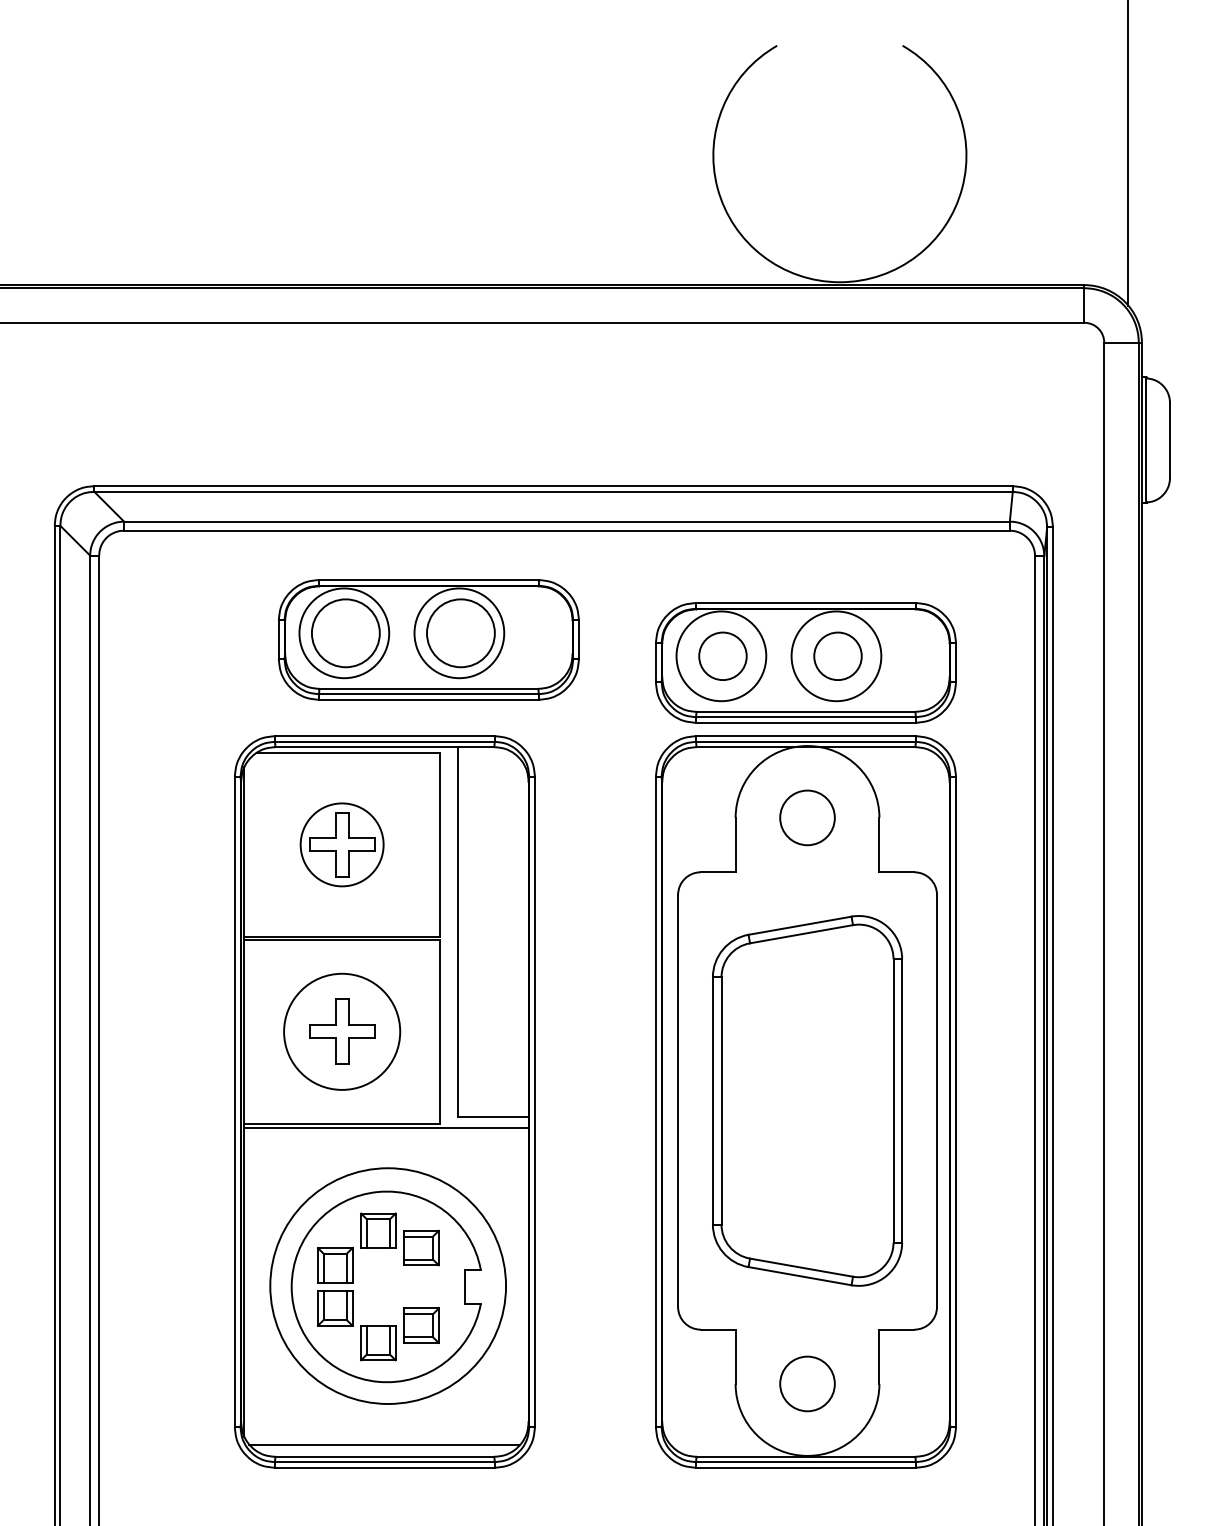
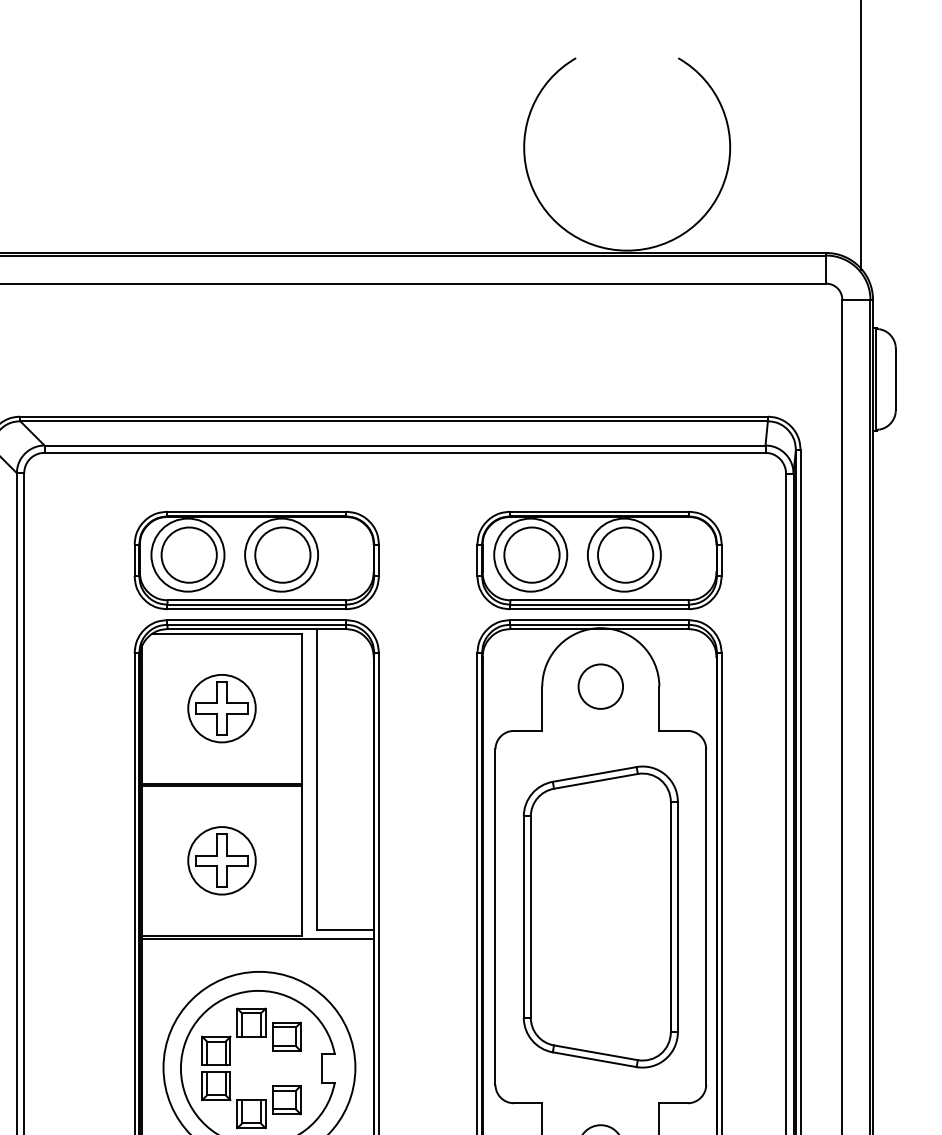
part: (428, 639) -> (256, 560), moved
circle: (722, 656) -> (531, 555), size x1.43
circle: (837, 656) -> (625, 555), size x1.43
circle: (341, 1031) -> (221, 860), size x0.71

